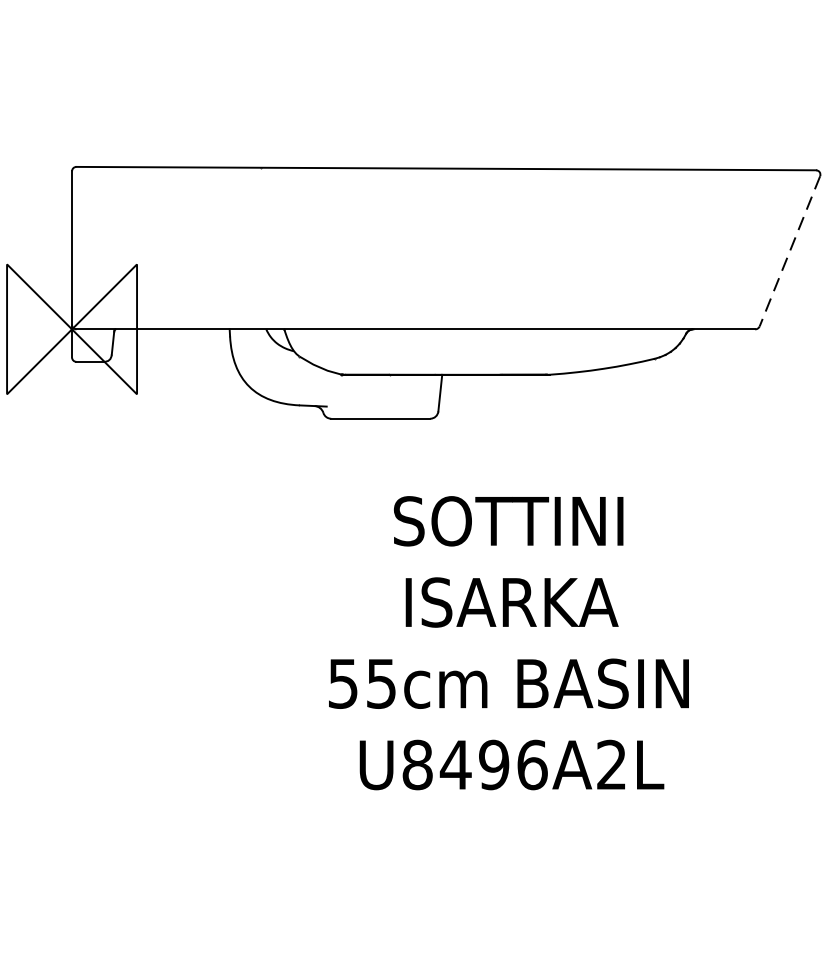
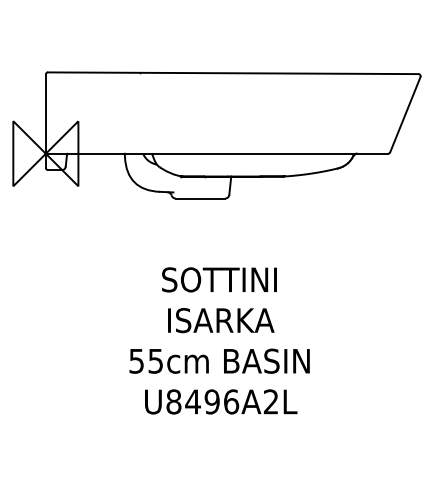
line: (790, 252) -> (405, 115), dashed -> solid
text: (508, 642) -> (219, 340), moved

